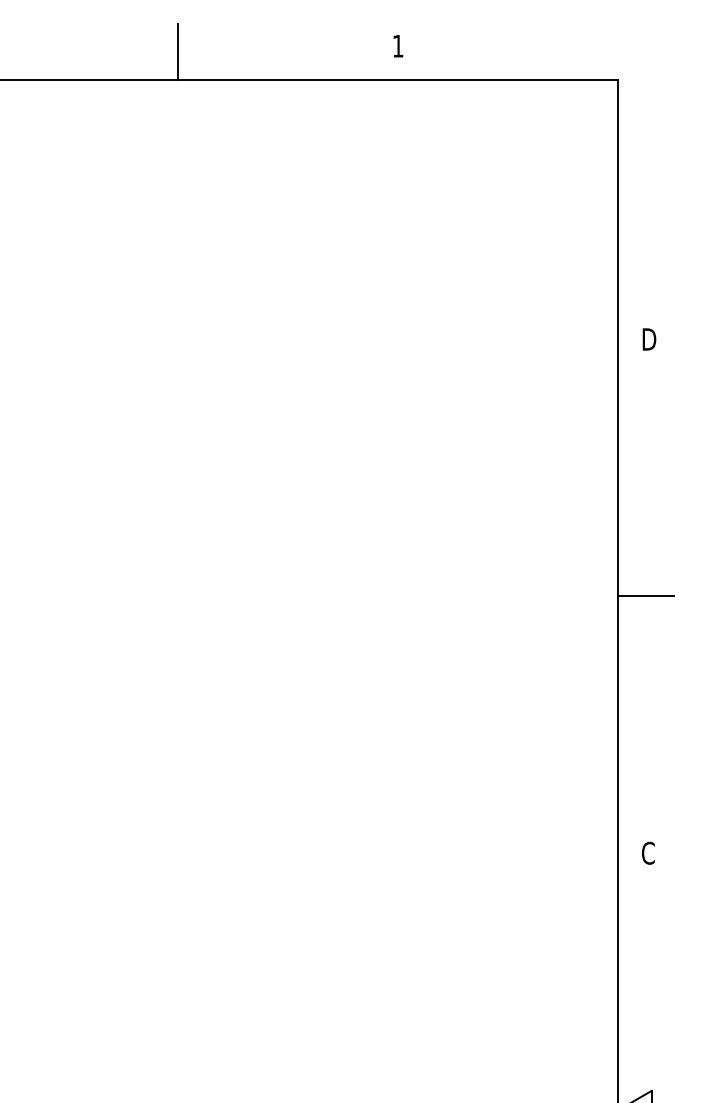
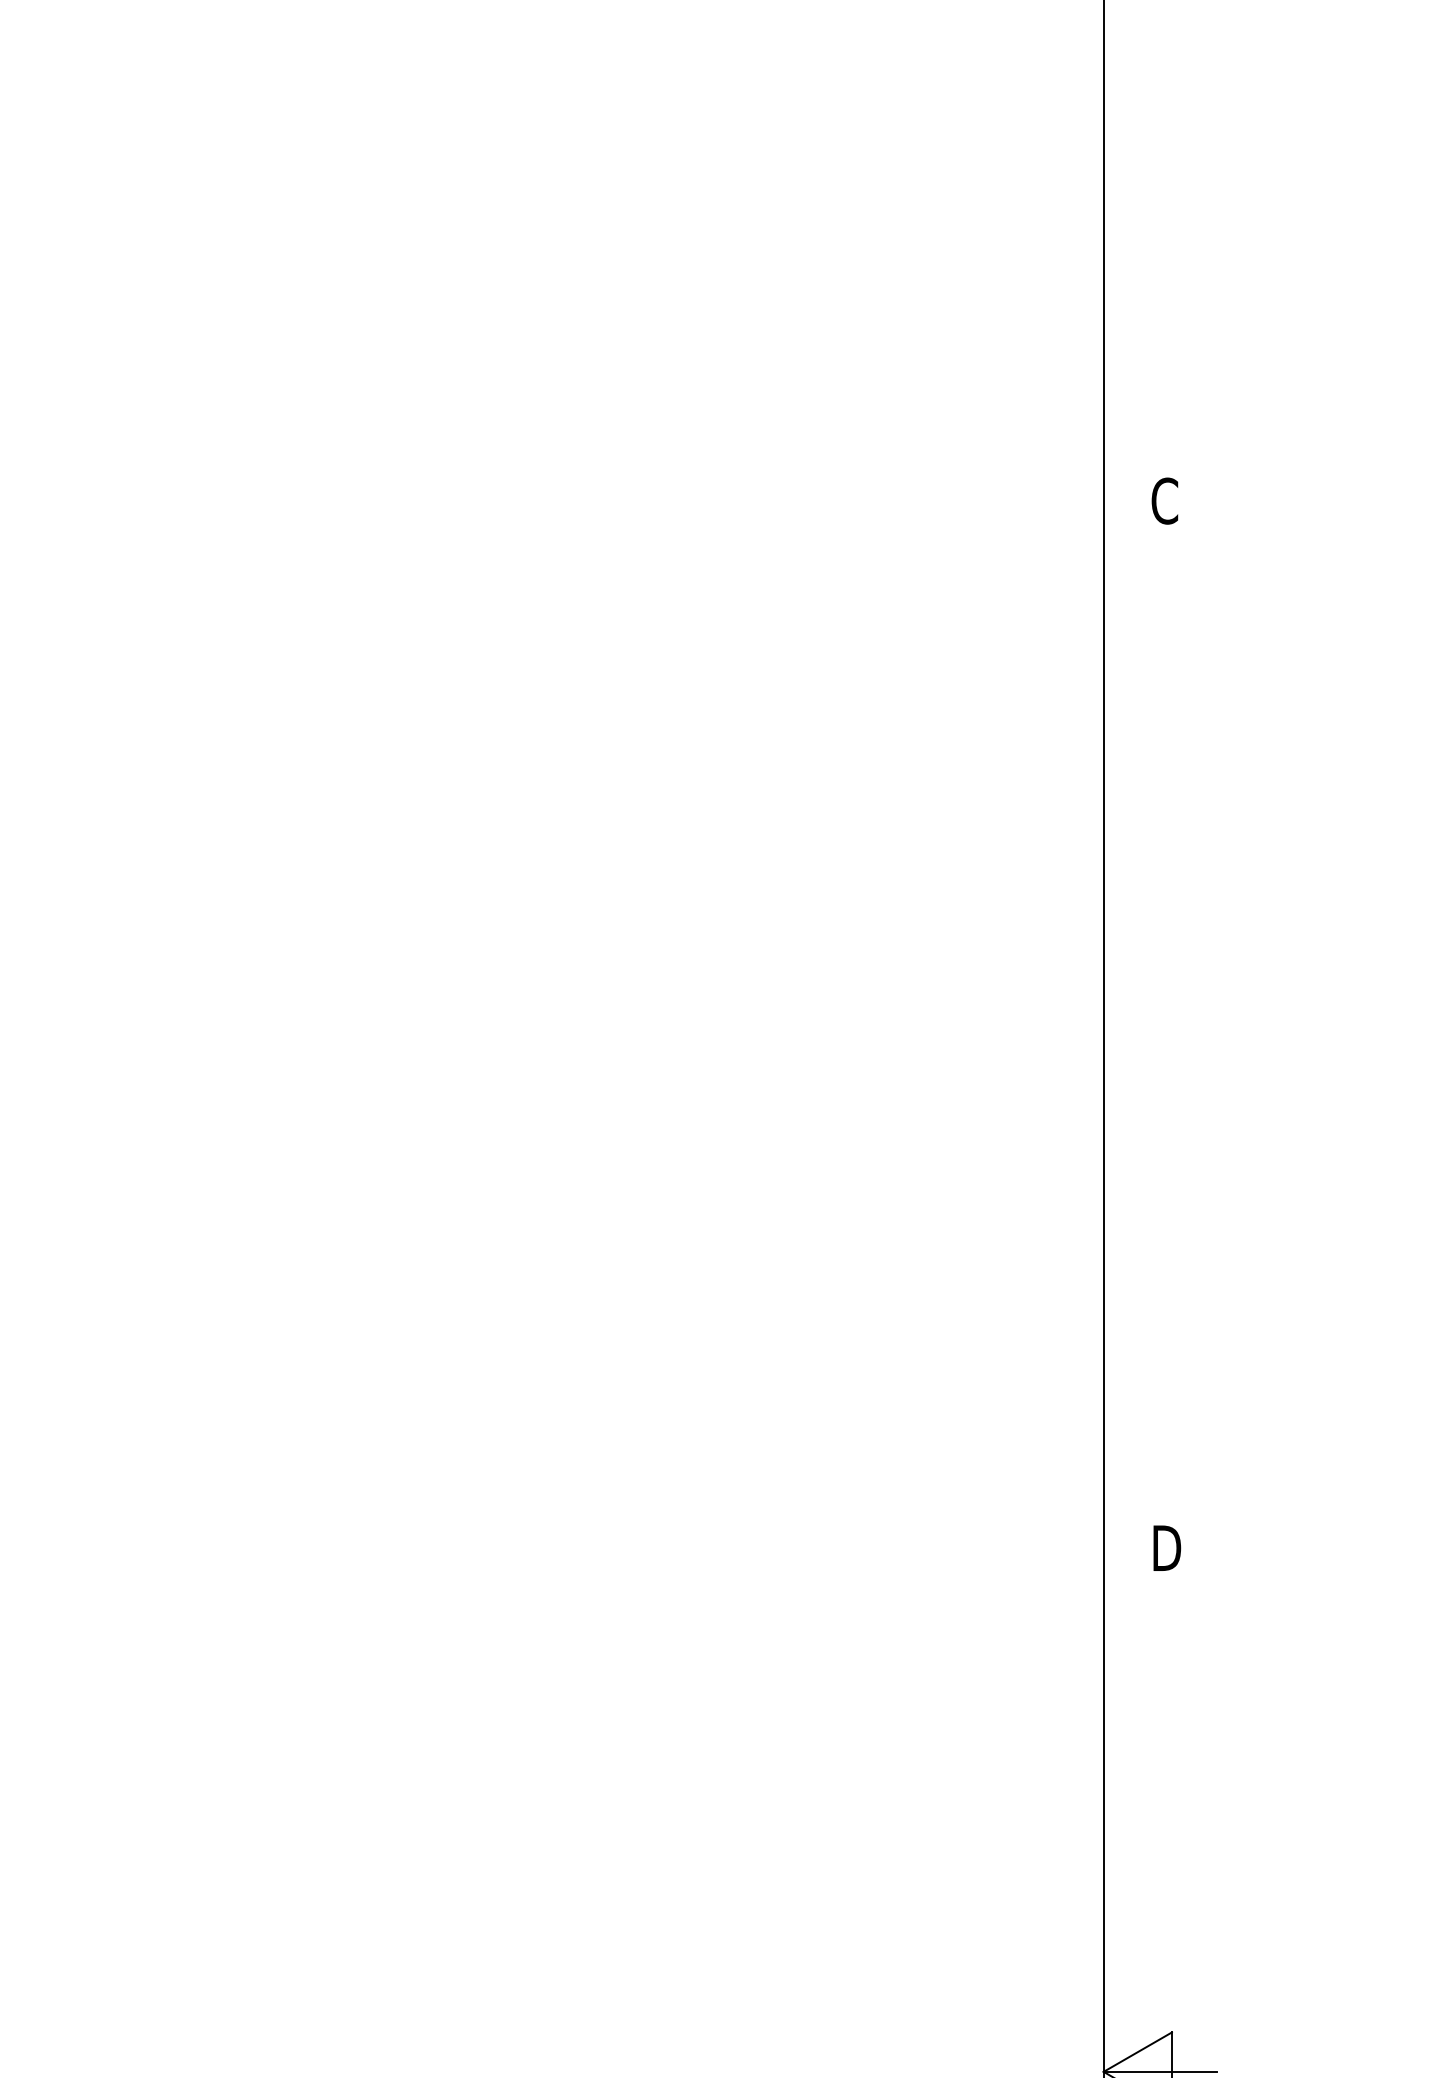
text: (648, 339) -> (1165, 501), D -> C
line: (646, 596) -> (1161, 1024), removed
text: (648, 852) -> (1165, 1546), C -> D

